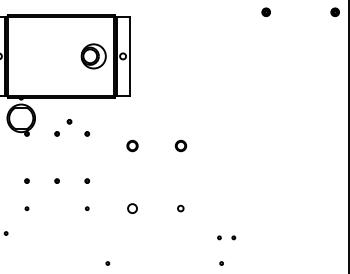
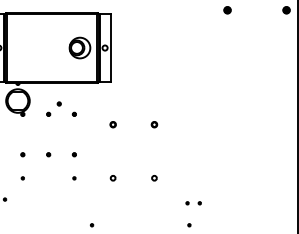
part: (132, 145) -> (113, 124), size x0.62
part: (180, 145) -> (154, 124), size x0.62
circle: (132, 208) -> (113, 178), size x0.62

